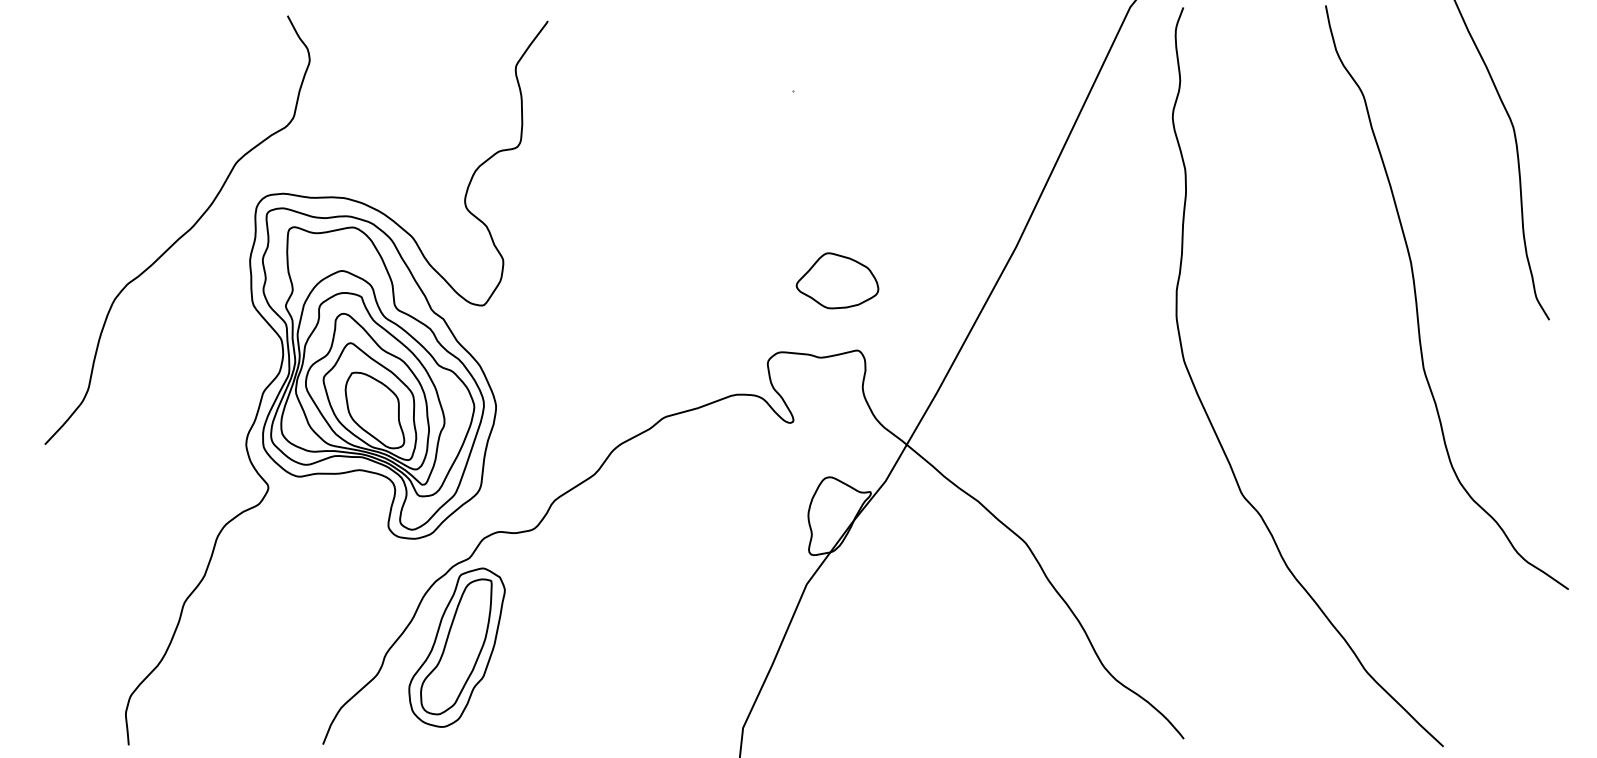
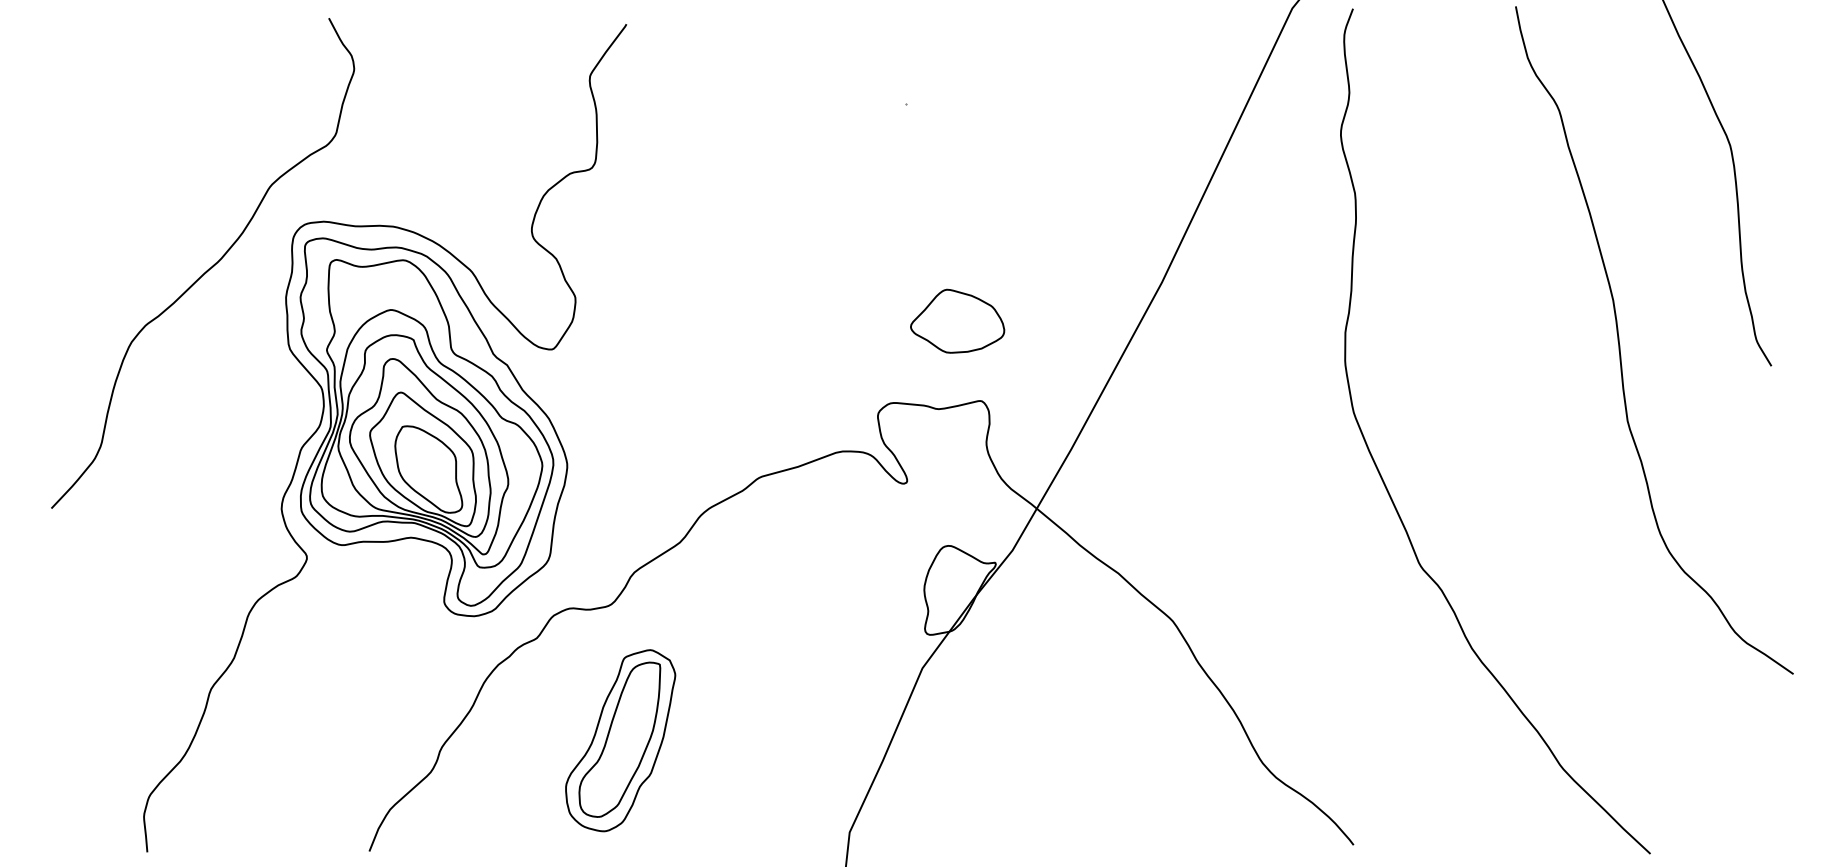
part: (456, 647) -> (620, 740), moved

